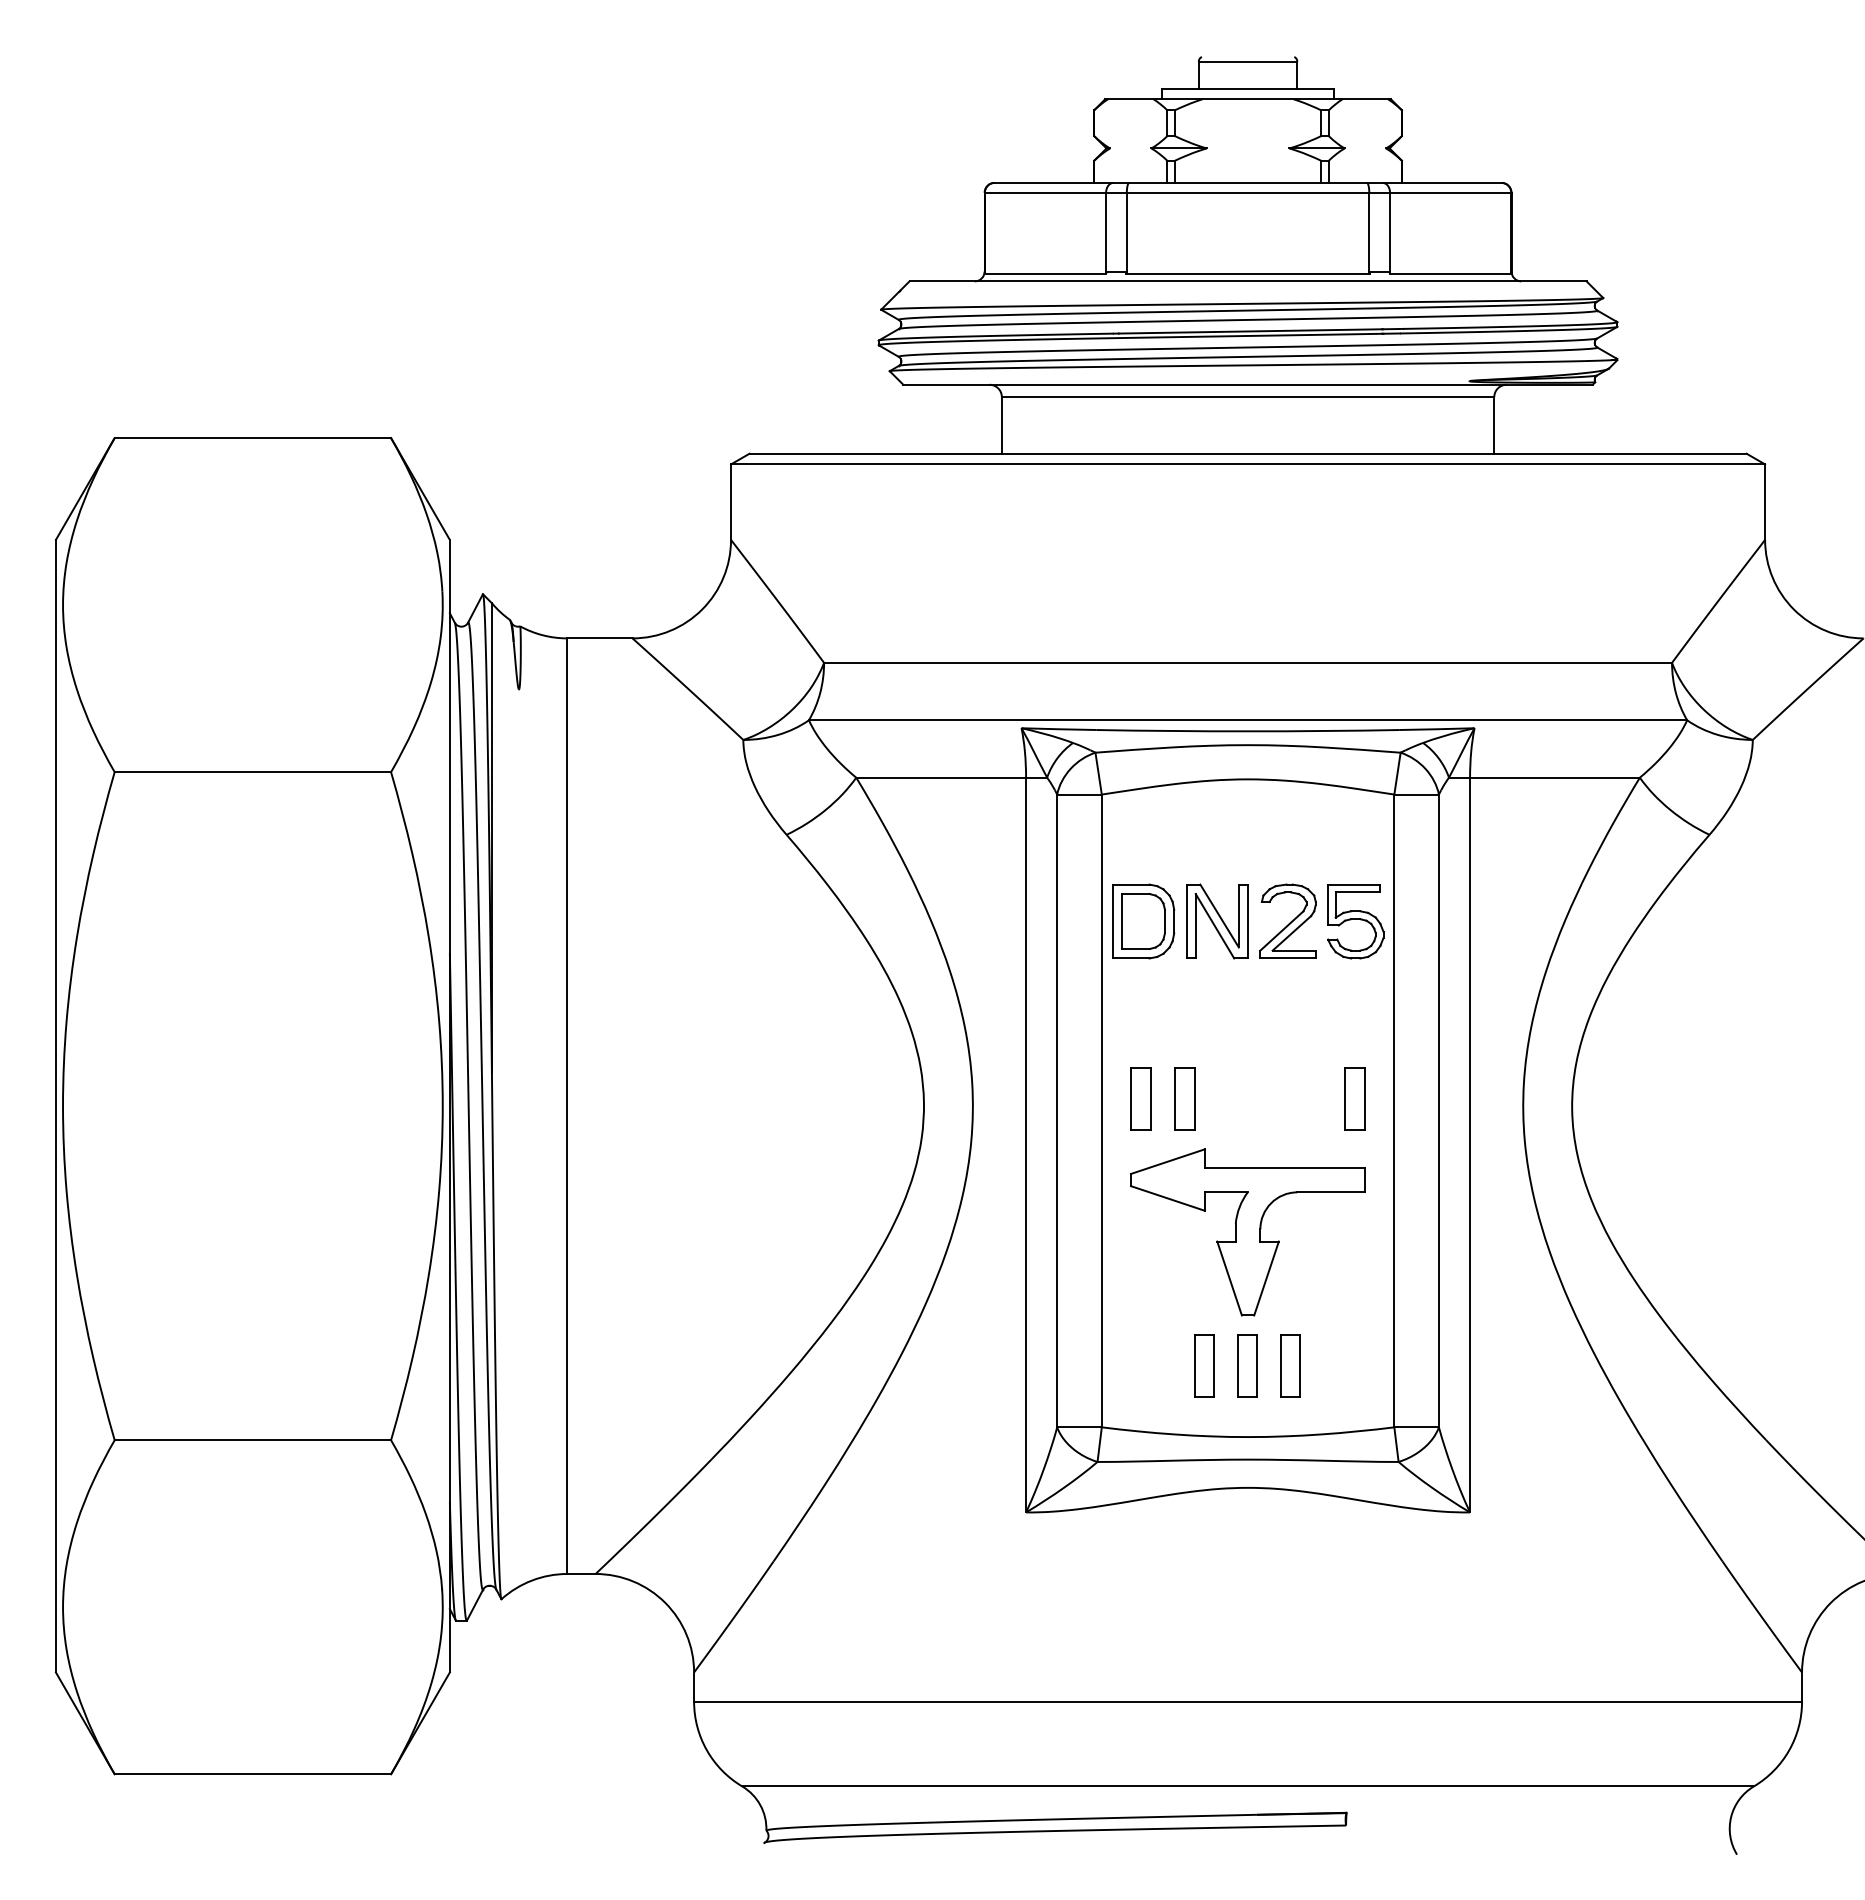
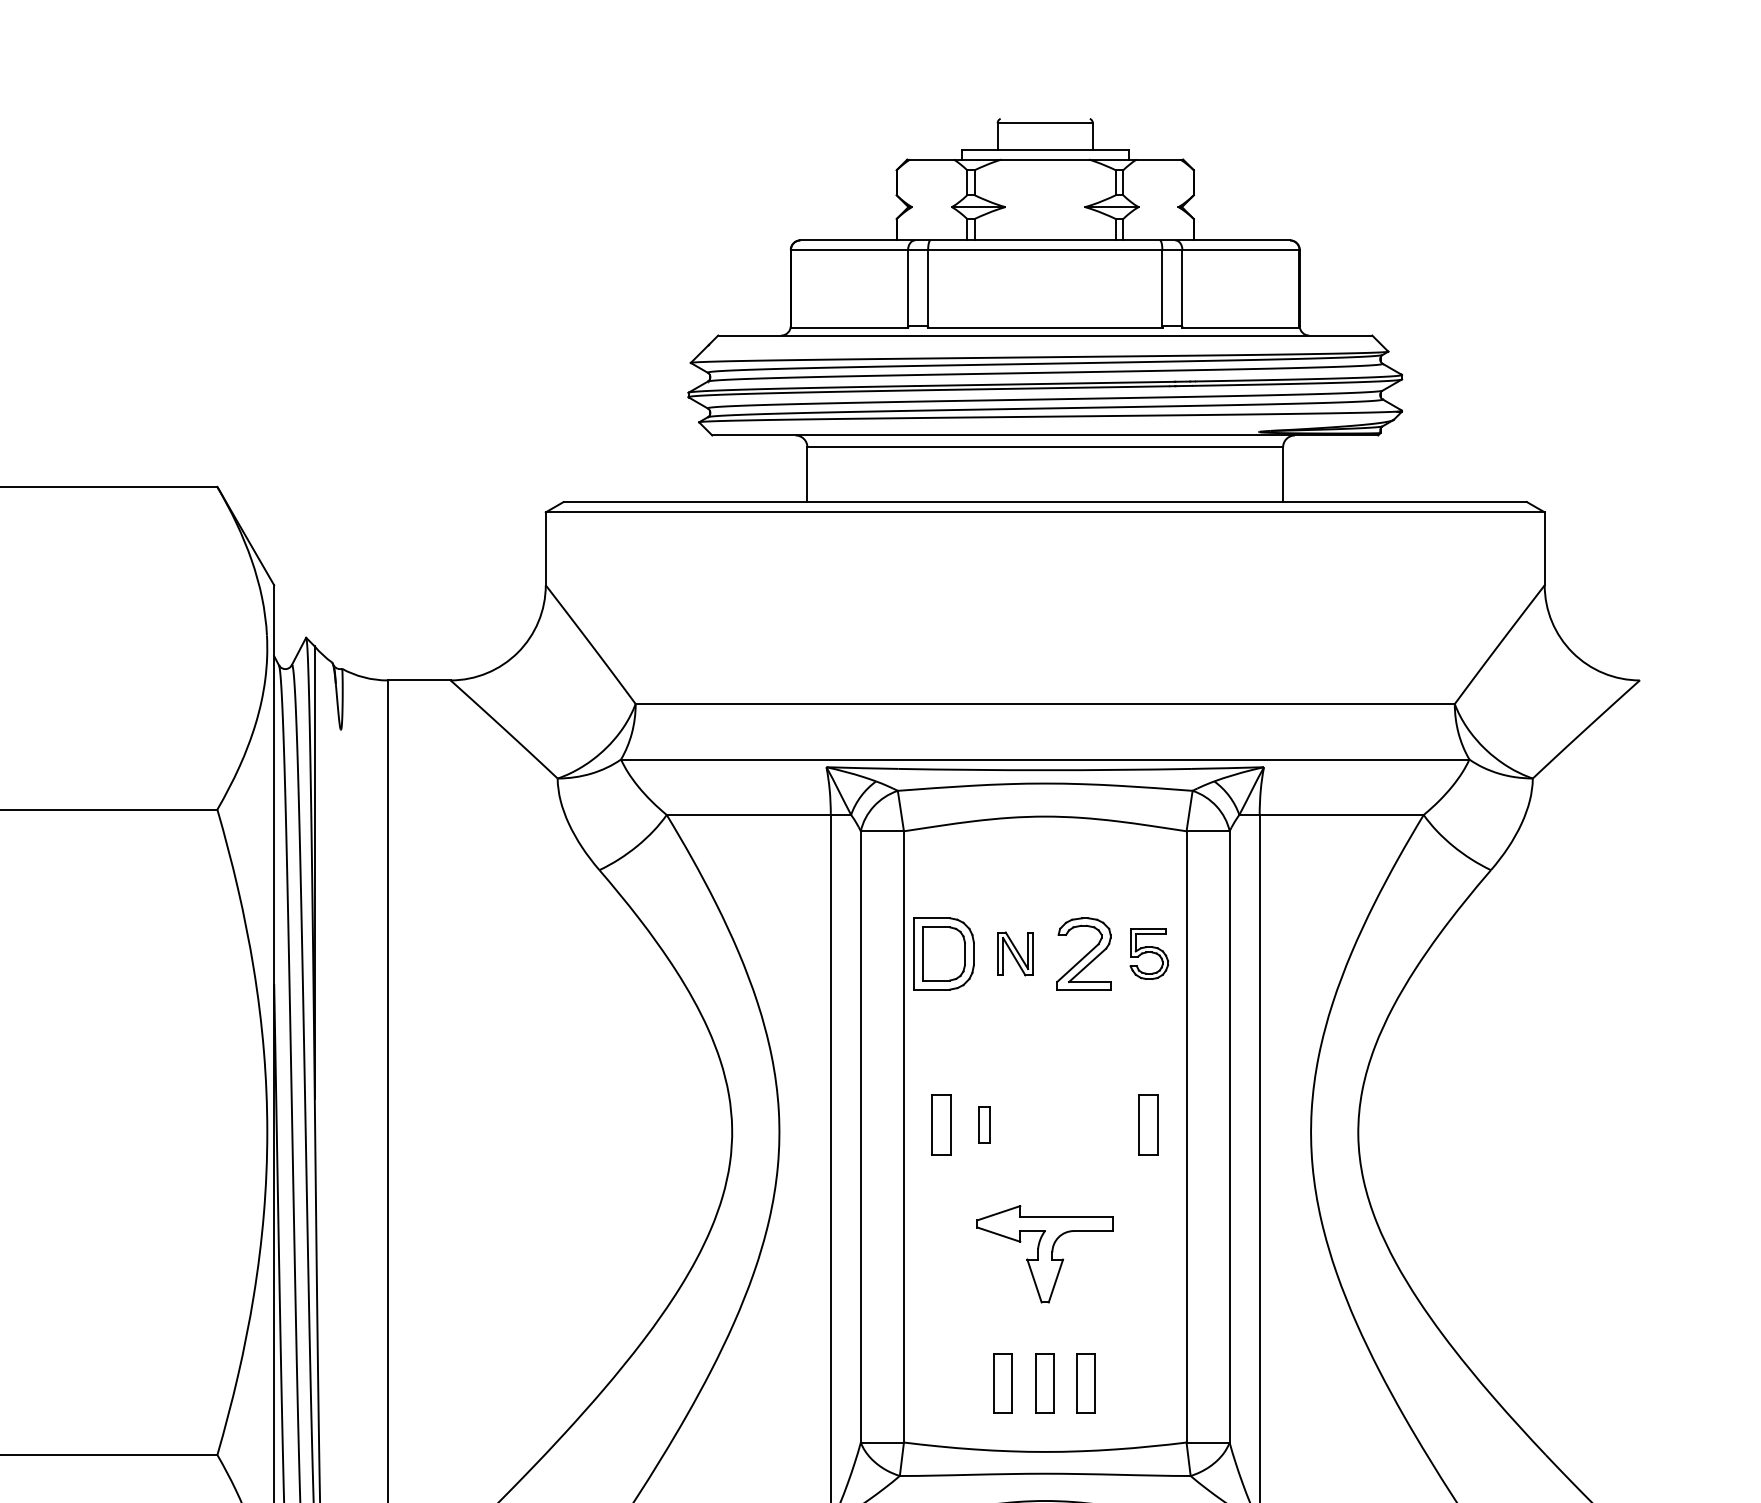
part: (1217, 921) -> (1015, 953), size x0.6
part: (1355, 921) -> (1149, 953), size x0.7
part: (1184, 1098) -> (983, 1124), size x0.6
part: (1247, 1232) -> (1044, 1254), size x0.6

